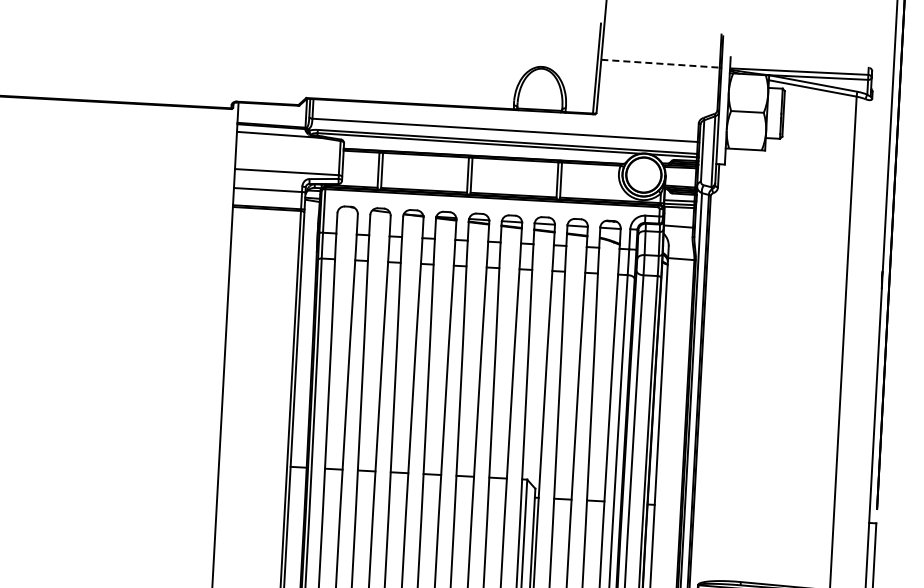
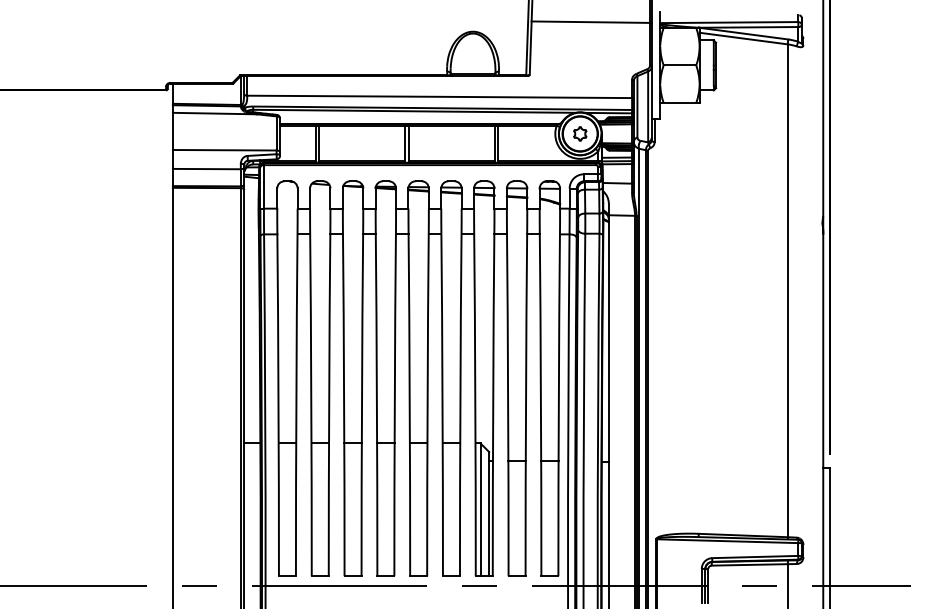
line: (661, 64) -> (591, 22), dashed -> solid
part: (644, 174) -> (580, 133), added

